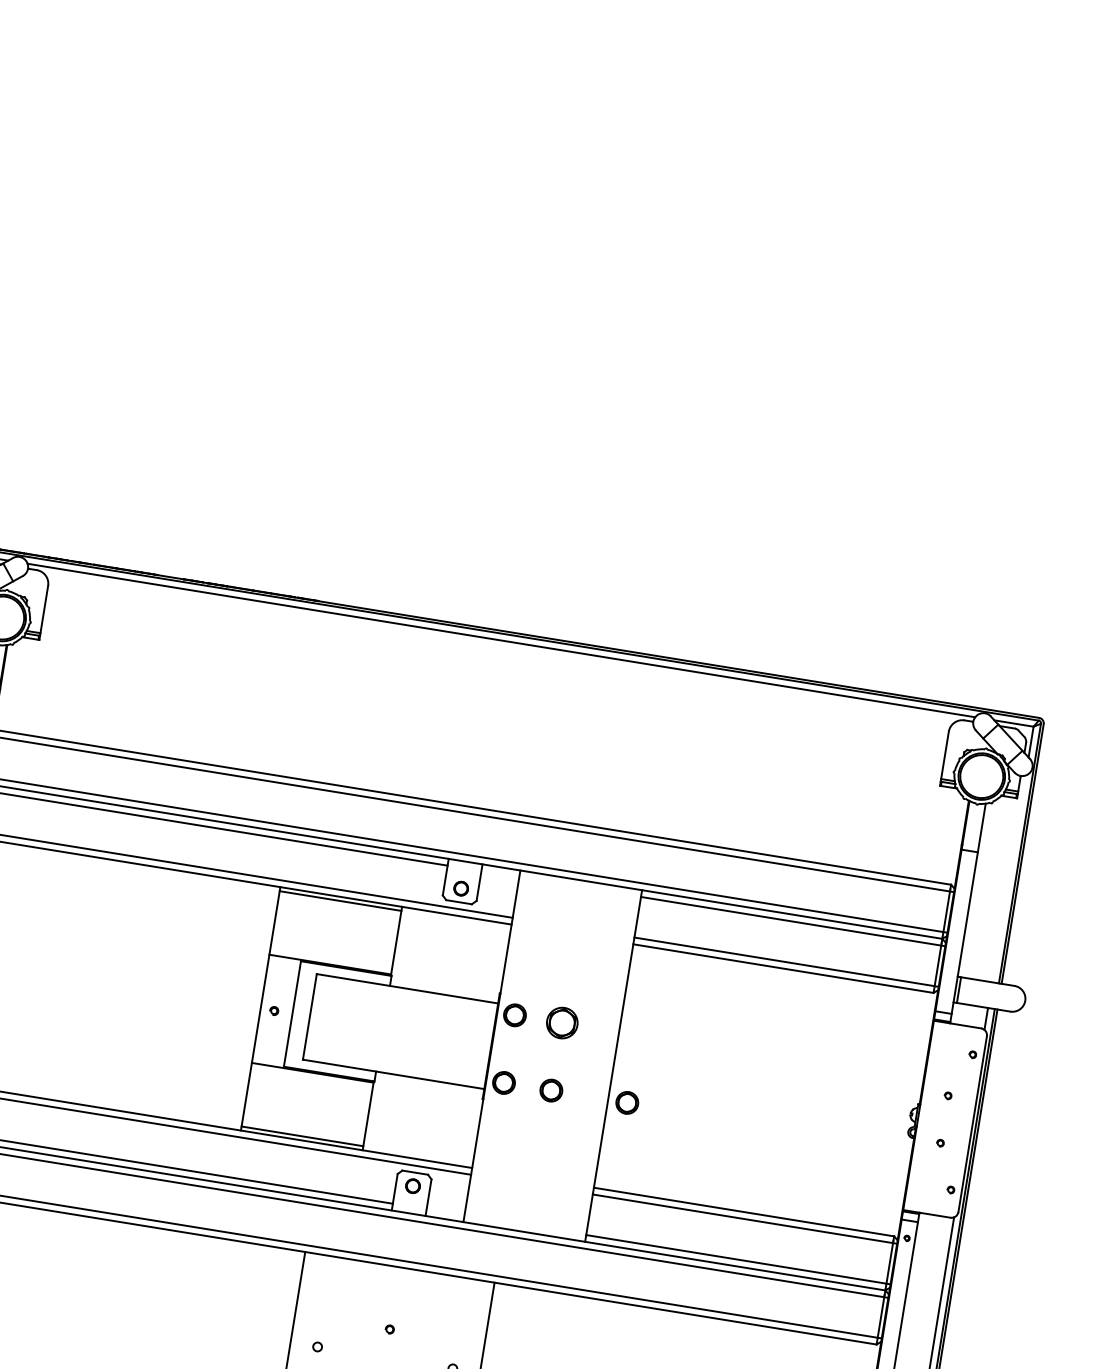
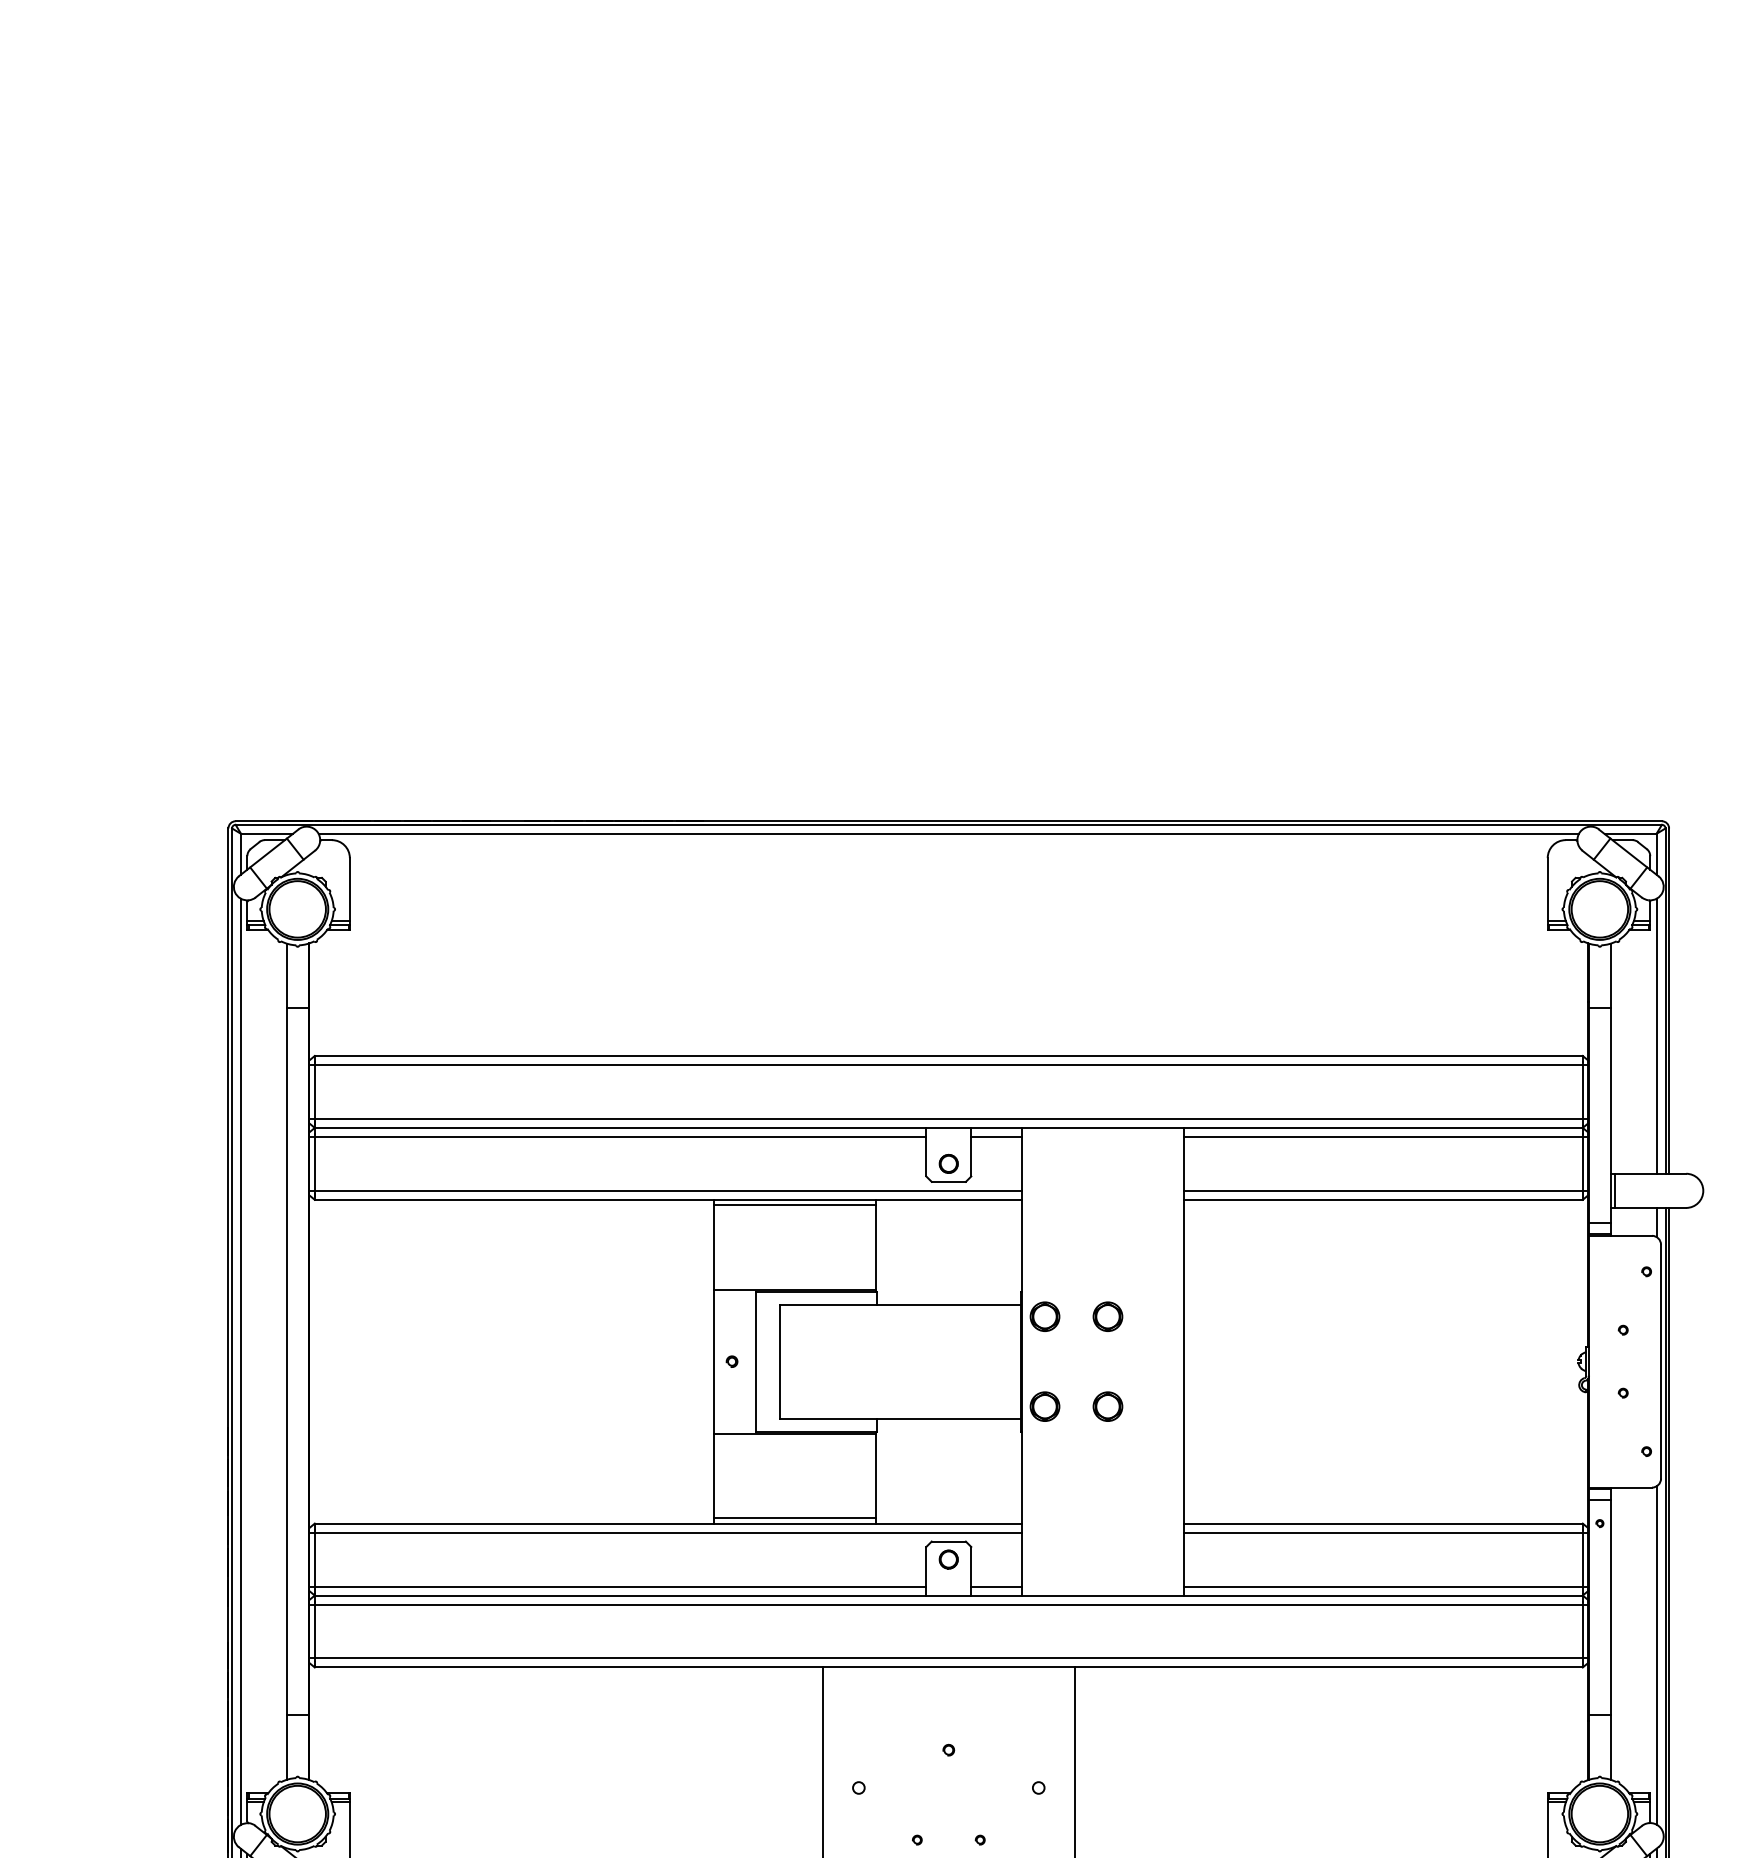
line: (500, 873) -> (996, 1136), added
line: (1009, 878) -> (1656, 1035), added
part: (561, 1022) -> (1107, 1316), size x0.71
part: (626, 1102) -> (1208, 1406), removed
line: (445, 1212) -> (996, 1586), added

